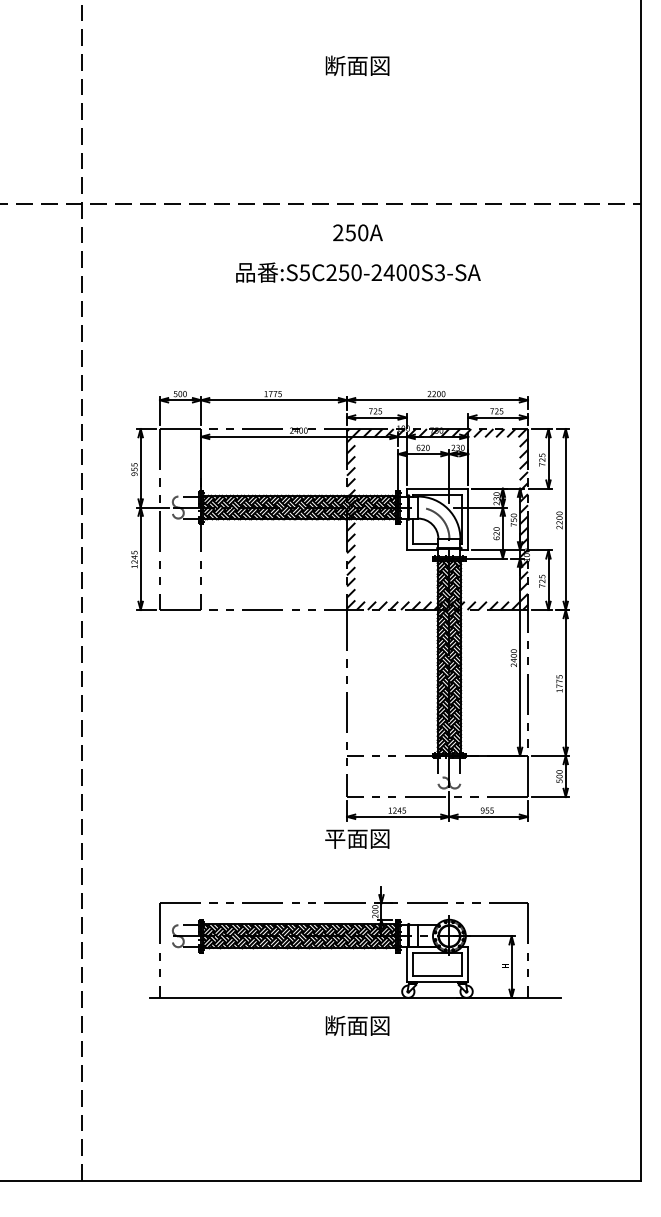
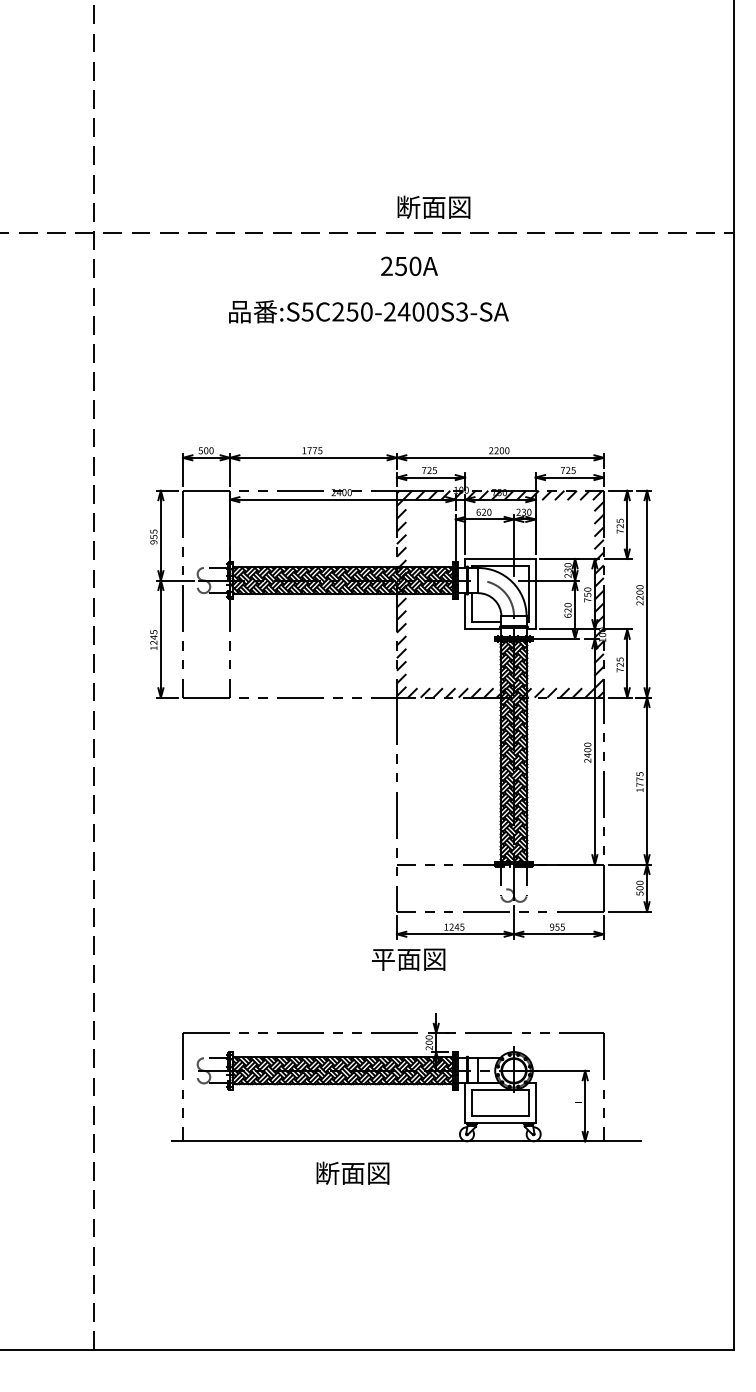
text: (357, 65) -> (433, 206), moved
text: (358, 272) -> (368, 311), moved
text: (357, 1025) -> (352, 1172), moved

